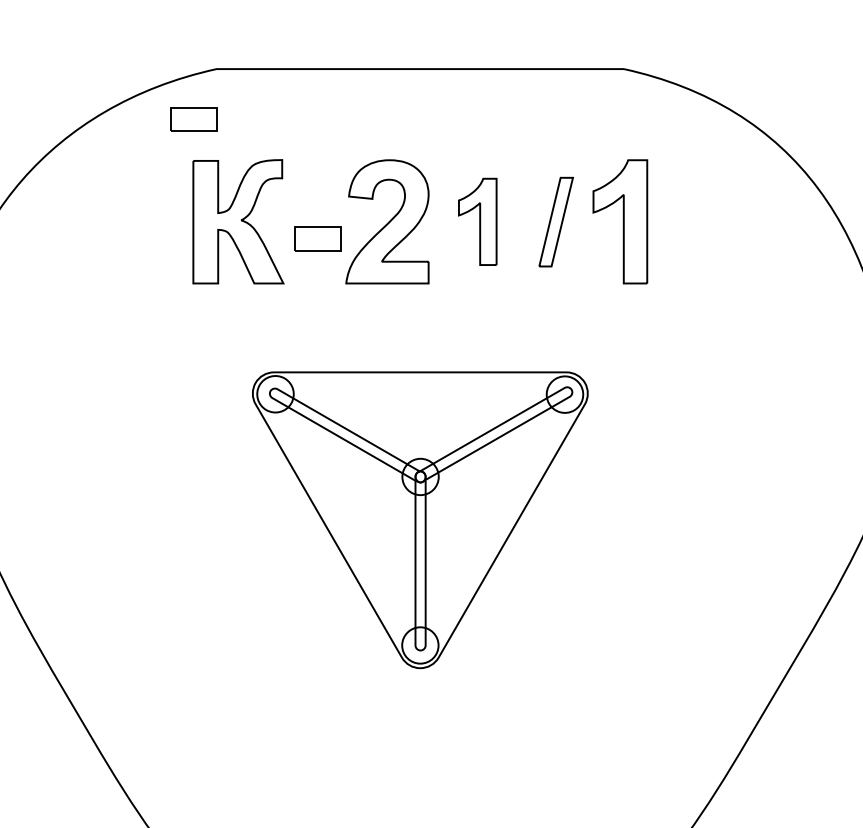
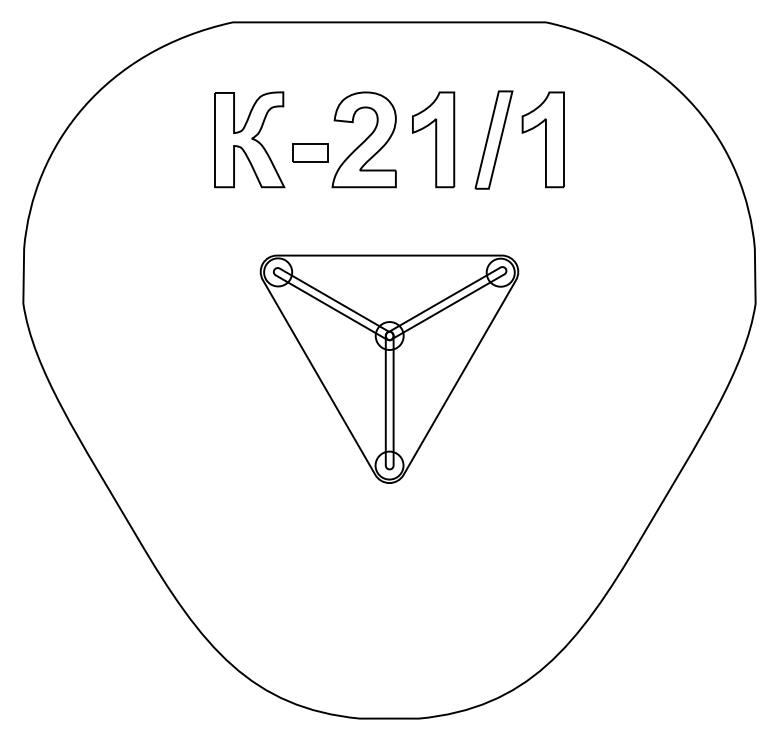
part: (194, 118) -> (215, 60), removed
part: (477, 221) -> (433, 139), size x1.43
part: (555, 221) -> (493, 139), size x1.43

